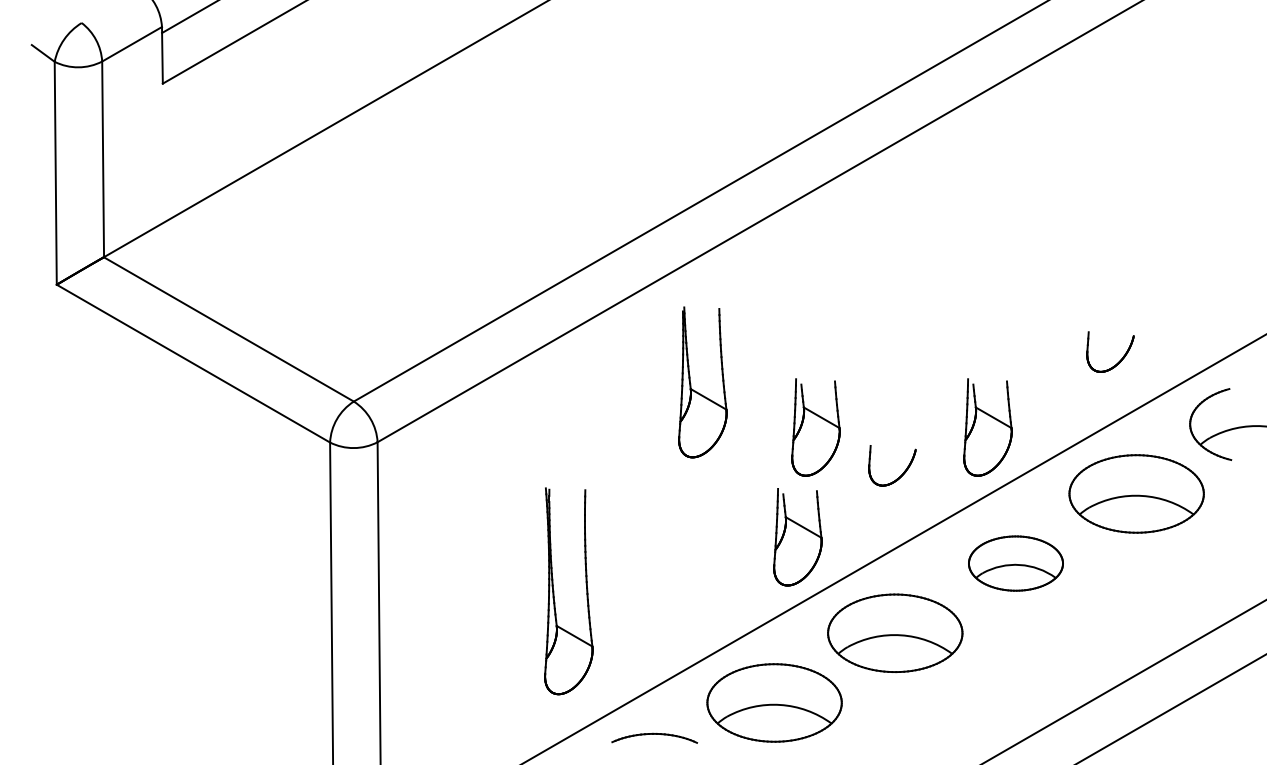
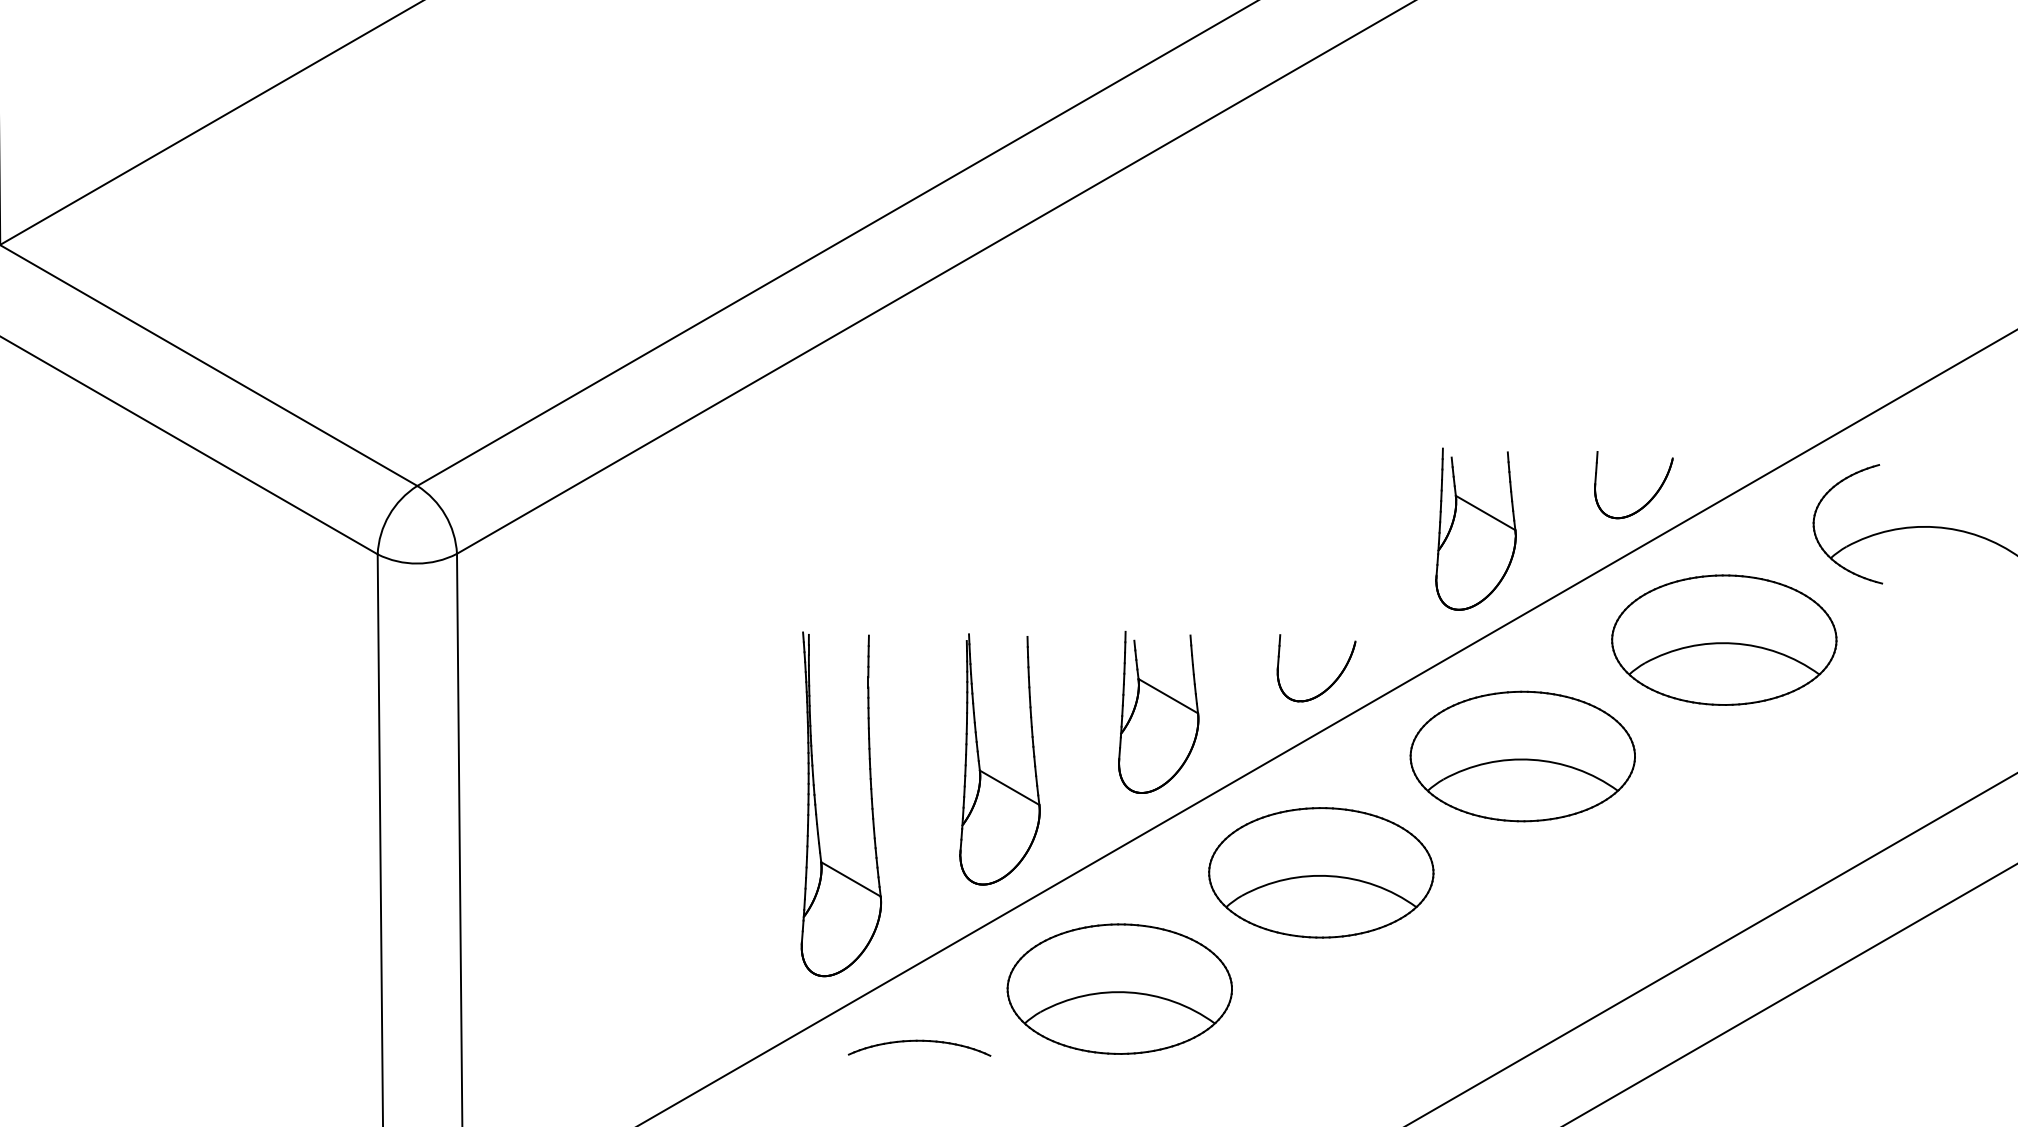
part: (1119, 360) -> (1648, 499), moved
part: (697, 391) -> (991, 774), moved
part: (815, 427) -> (1188, 529), removed
part: (901, 474) -> (1331, 682), moved
part: (1015, 563) -> (1522, 756), size x1.43
part: (554, 591) -> (817, 804), moved

